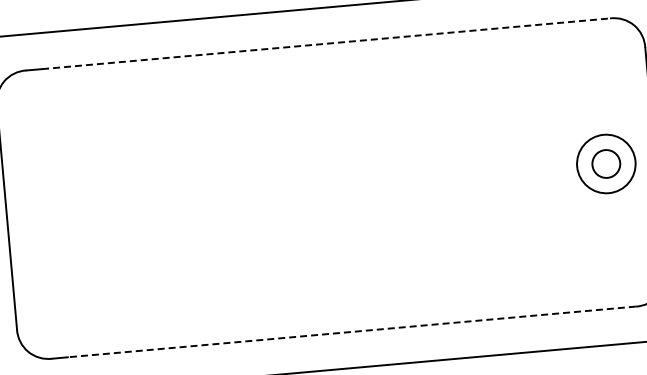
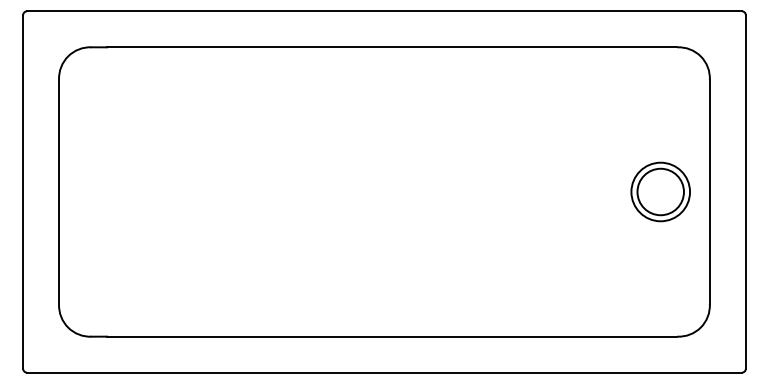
line: (326, 43) -> (392, 47), dashed -> solid
circle: (606, 163) -> (660, 191), size x1.67
line: (351, 331) -> (391, 336), dashed -> solid

